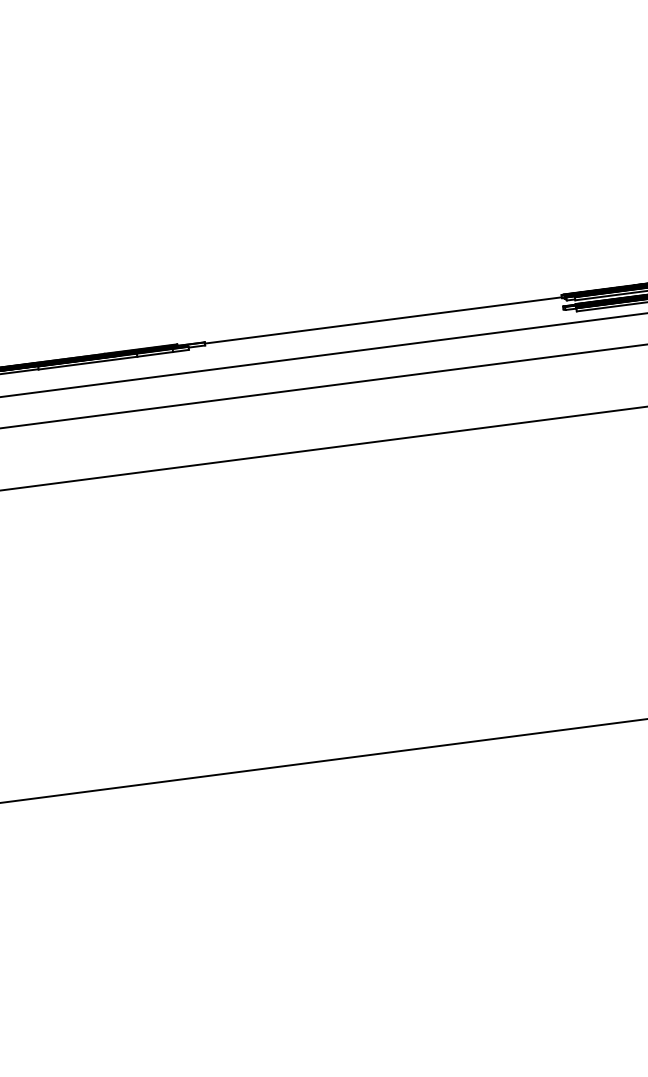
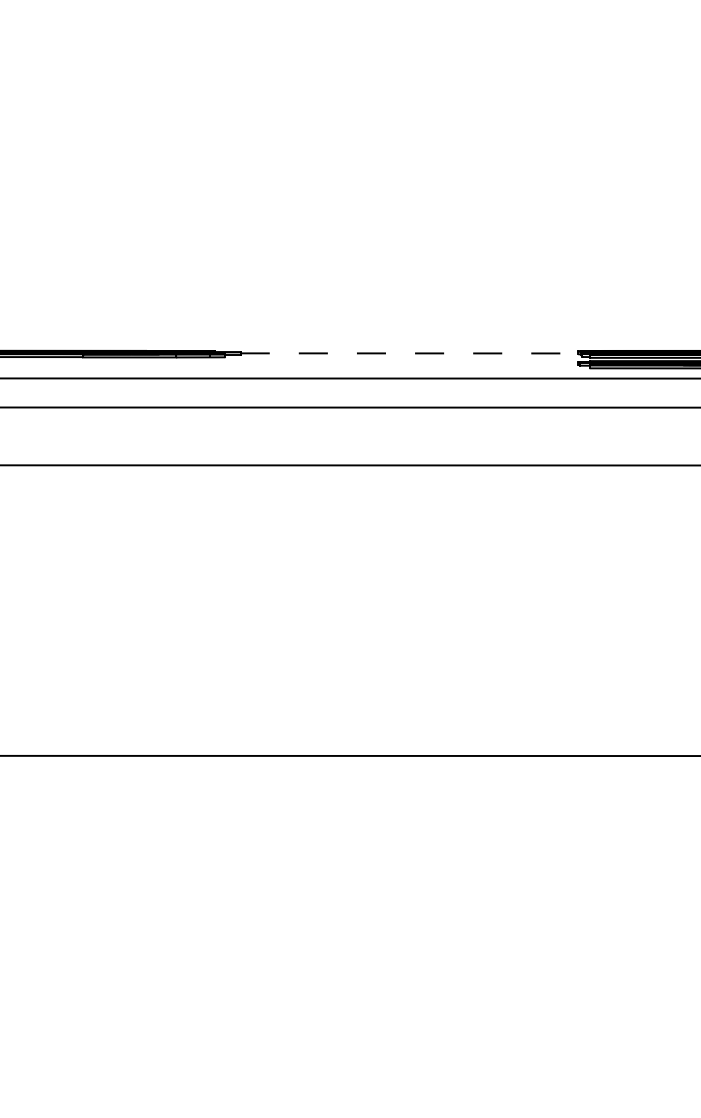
line: (383, 320) -> (409, 353), solid -> dashed

